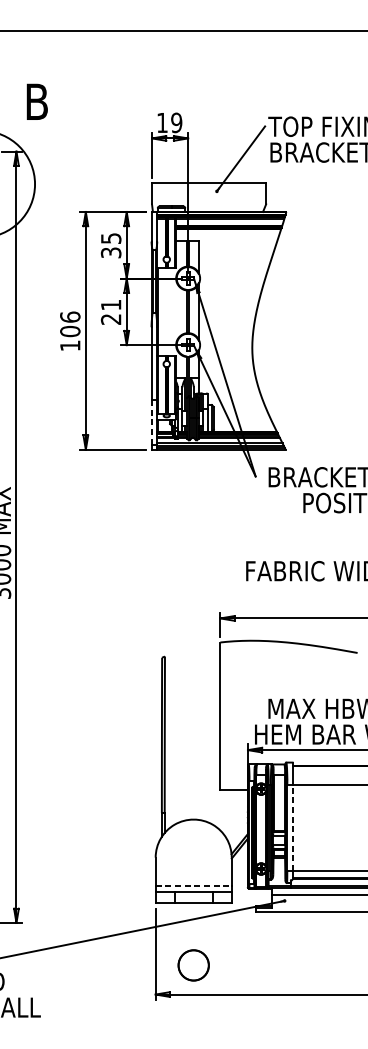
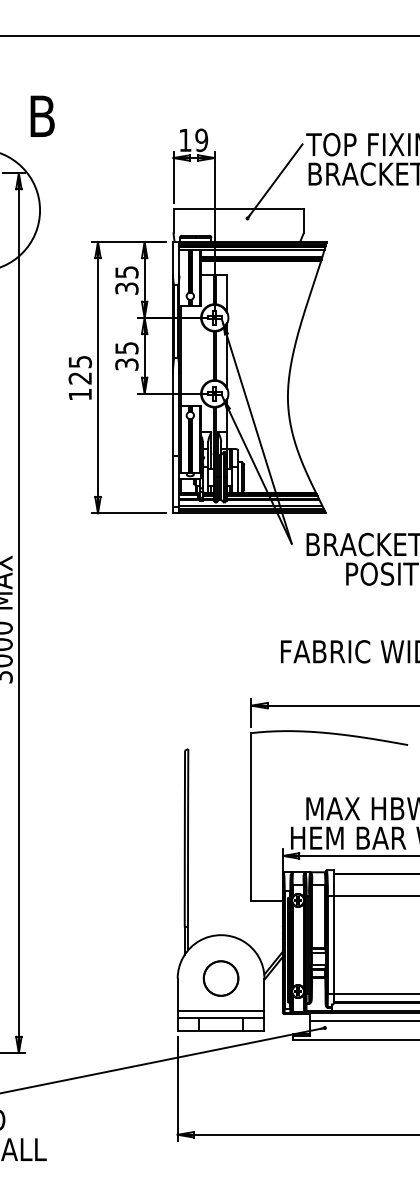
text: (110, 312) -> (126, 356), 21 -> 35
text: (70, 323) -> (80, 369), 106 -> 125
line: (151, 422) -> (172, 482), dashed -> solid
line: (292, 827) -> (333, 944), dashed -> solid
line: (194, 886) -> (221, 1011), dashed -> solid
part: (193, 965) -> (220, 978), moved

